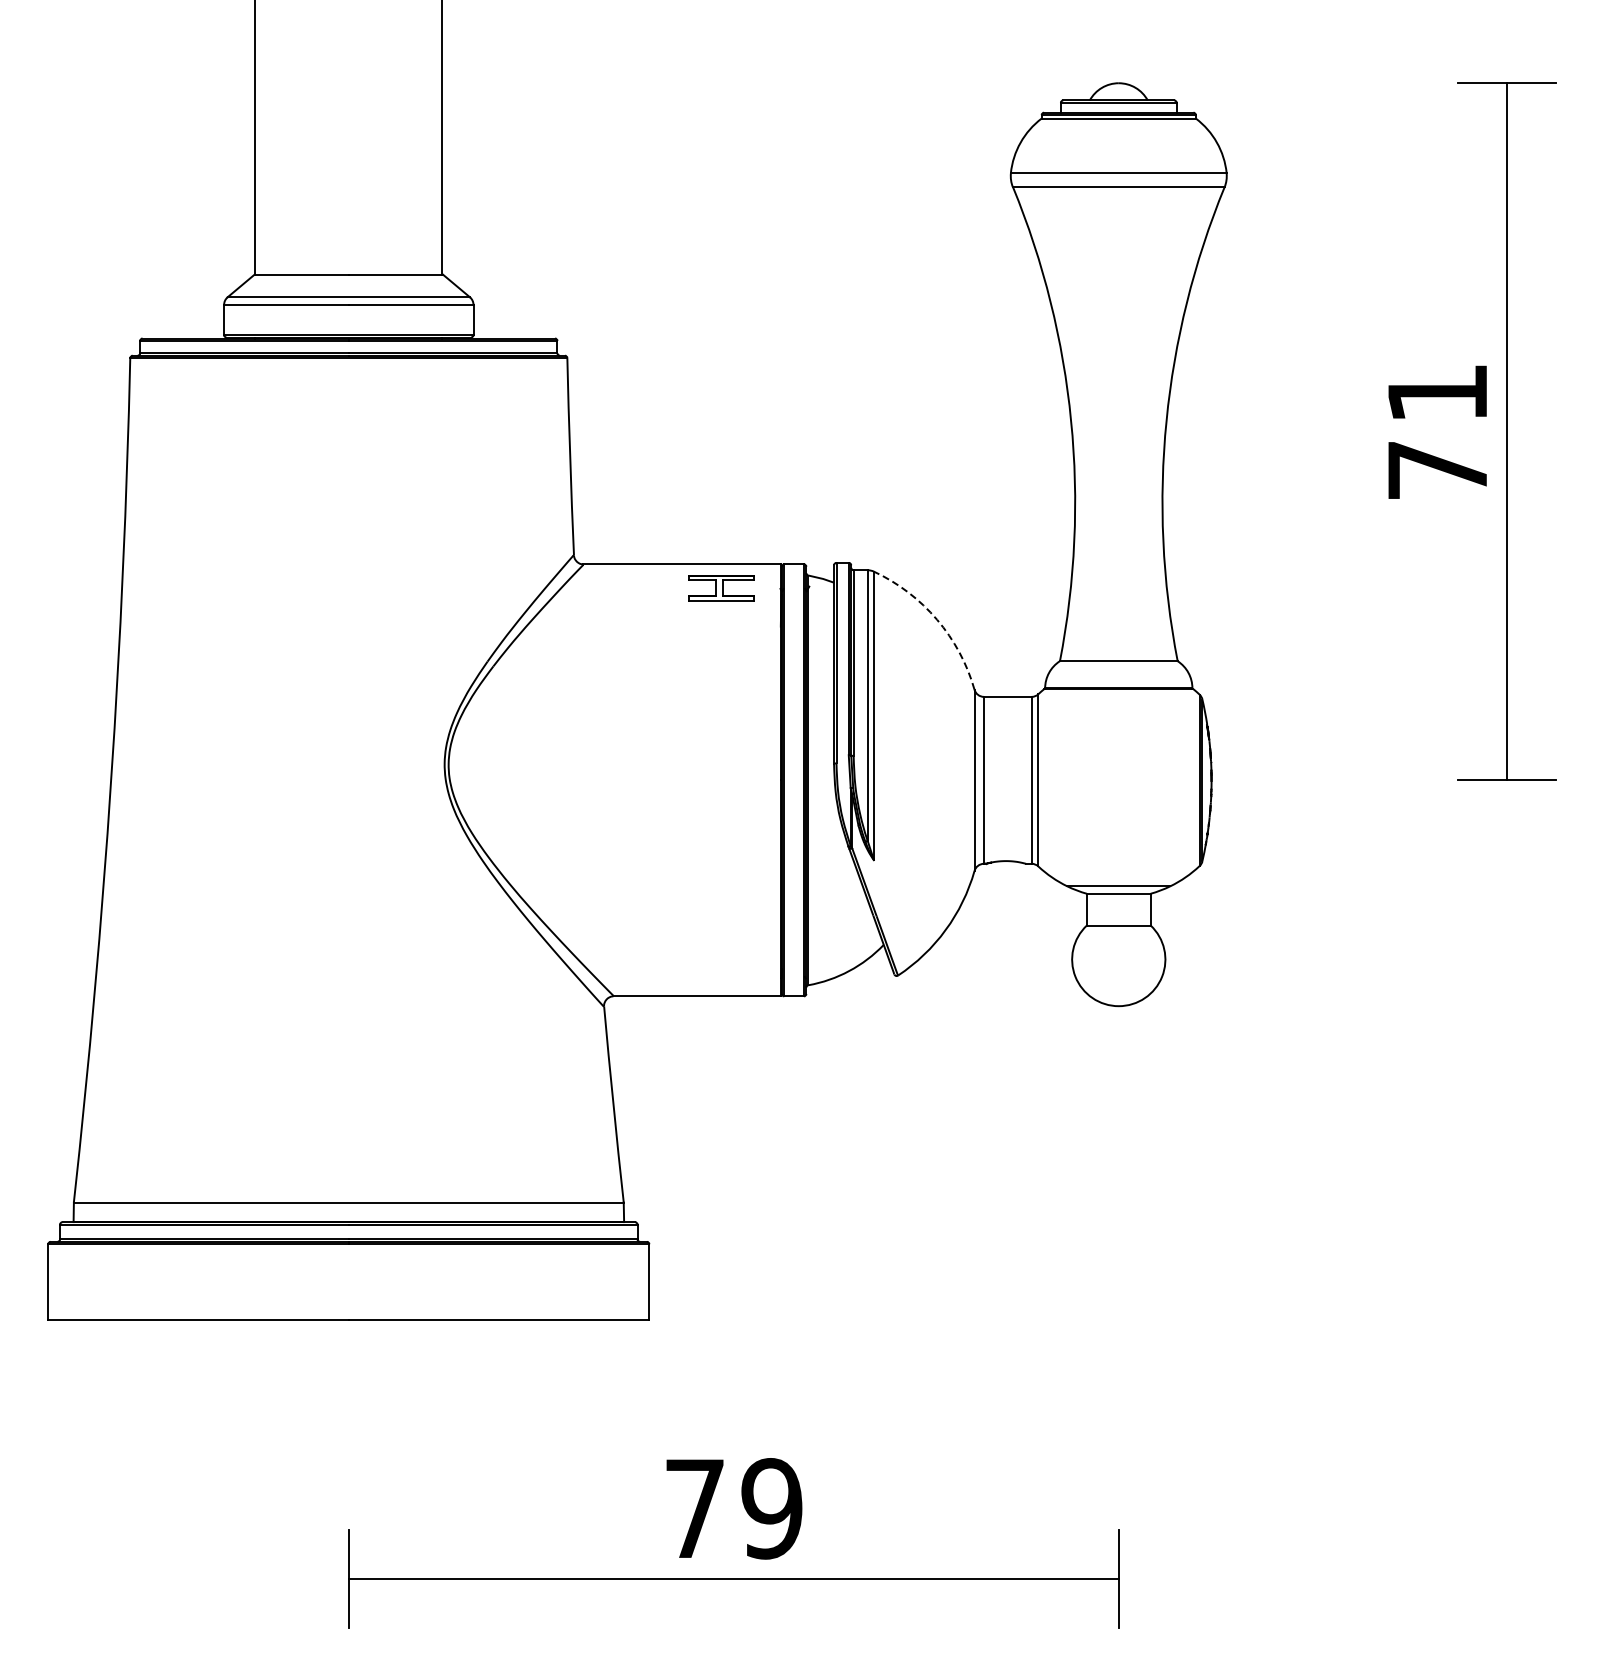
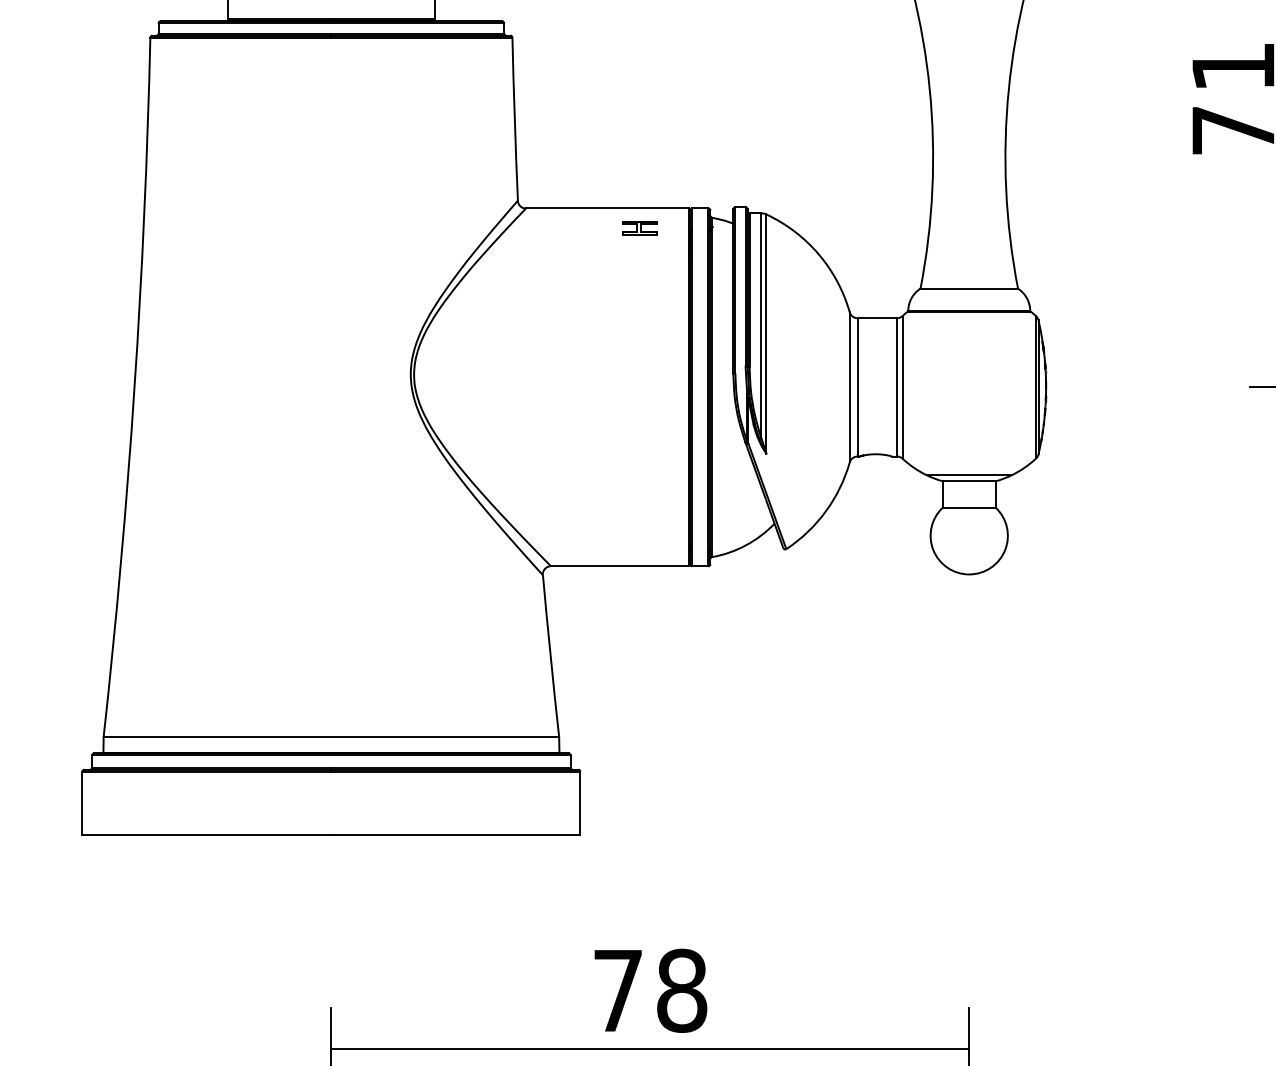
part: (721, 588) -> (640, 228), size x0.62
arc: (937, 619) -> (819, 254), dashed -> solid
text: (771, 1508) -> (681, 990), 79 -> 78

